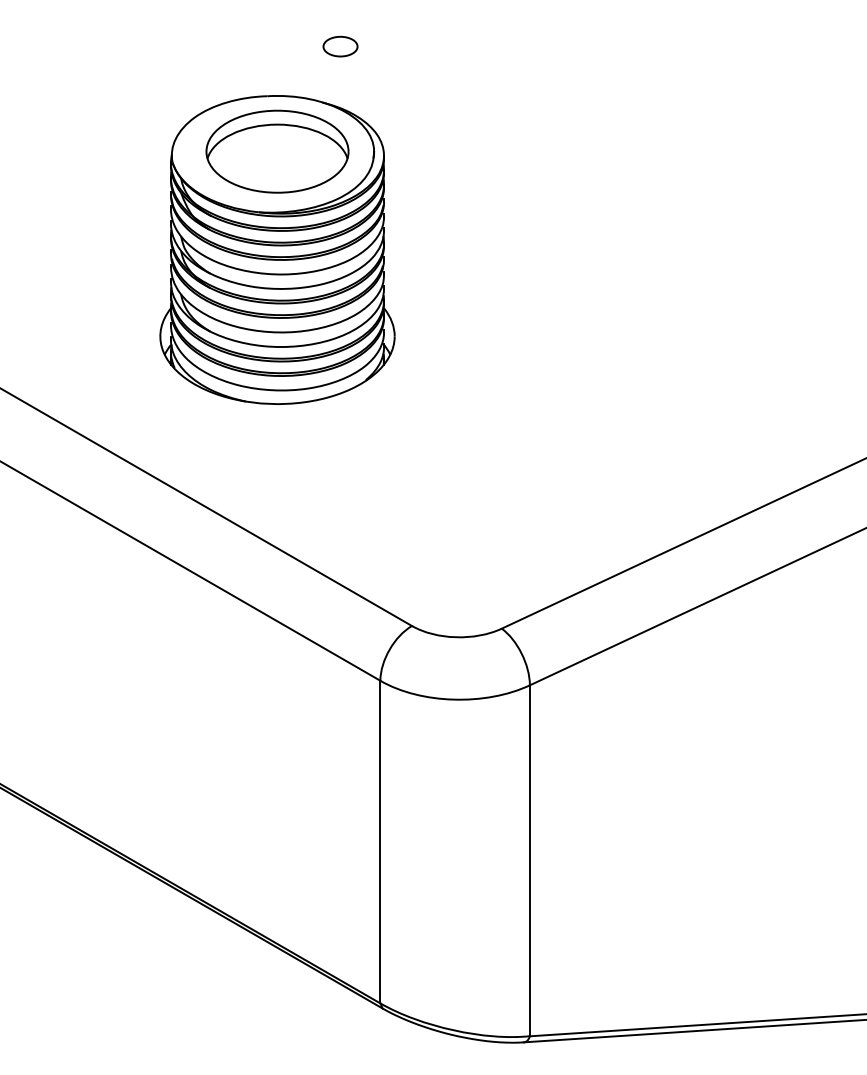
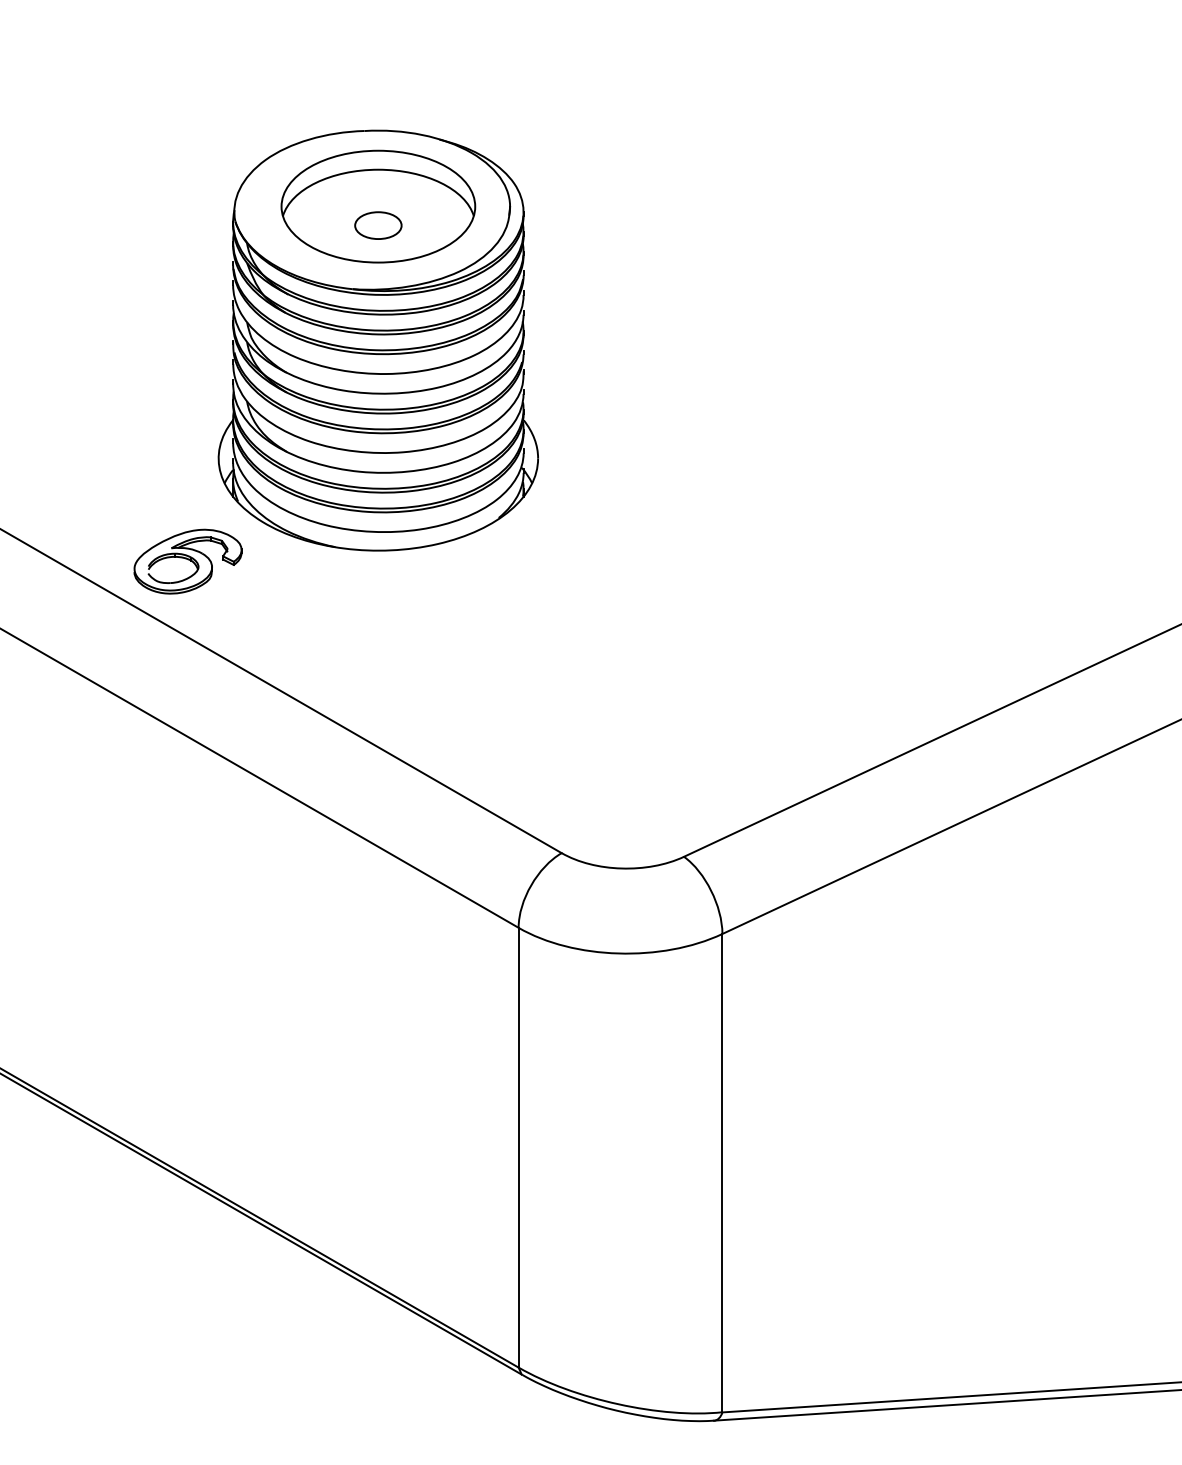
part: (340, 46) -> (378, 225), moved
part: (137, 411) -> (187, 560), added

